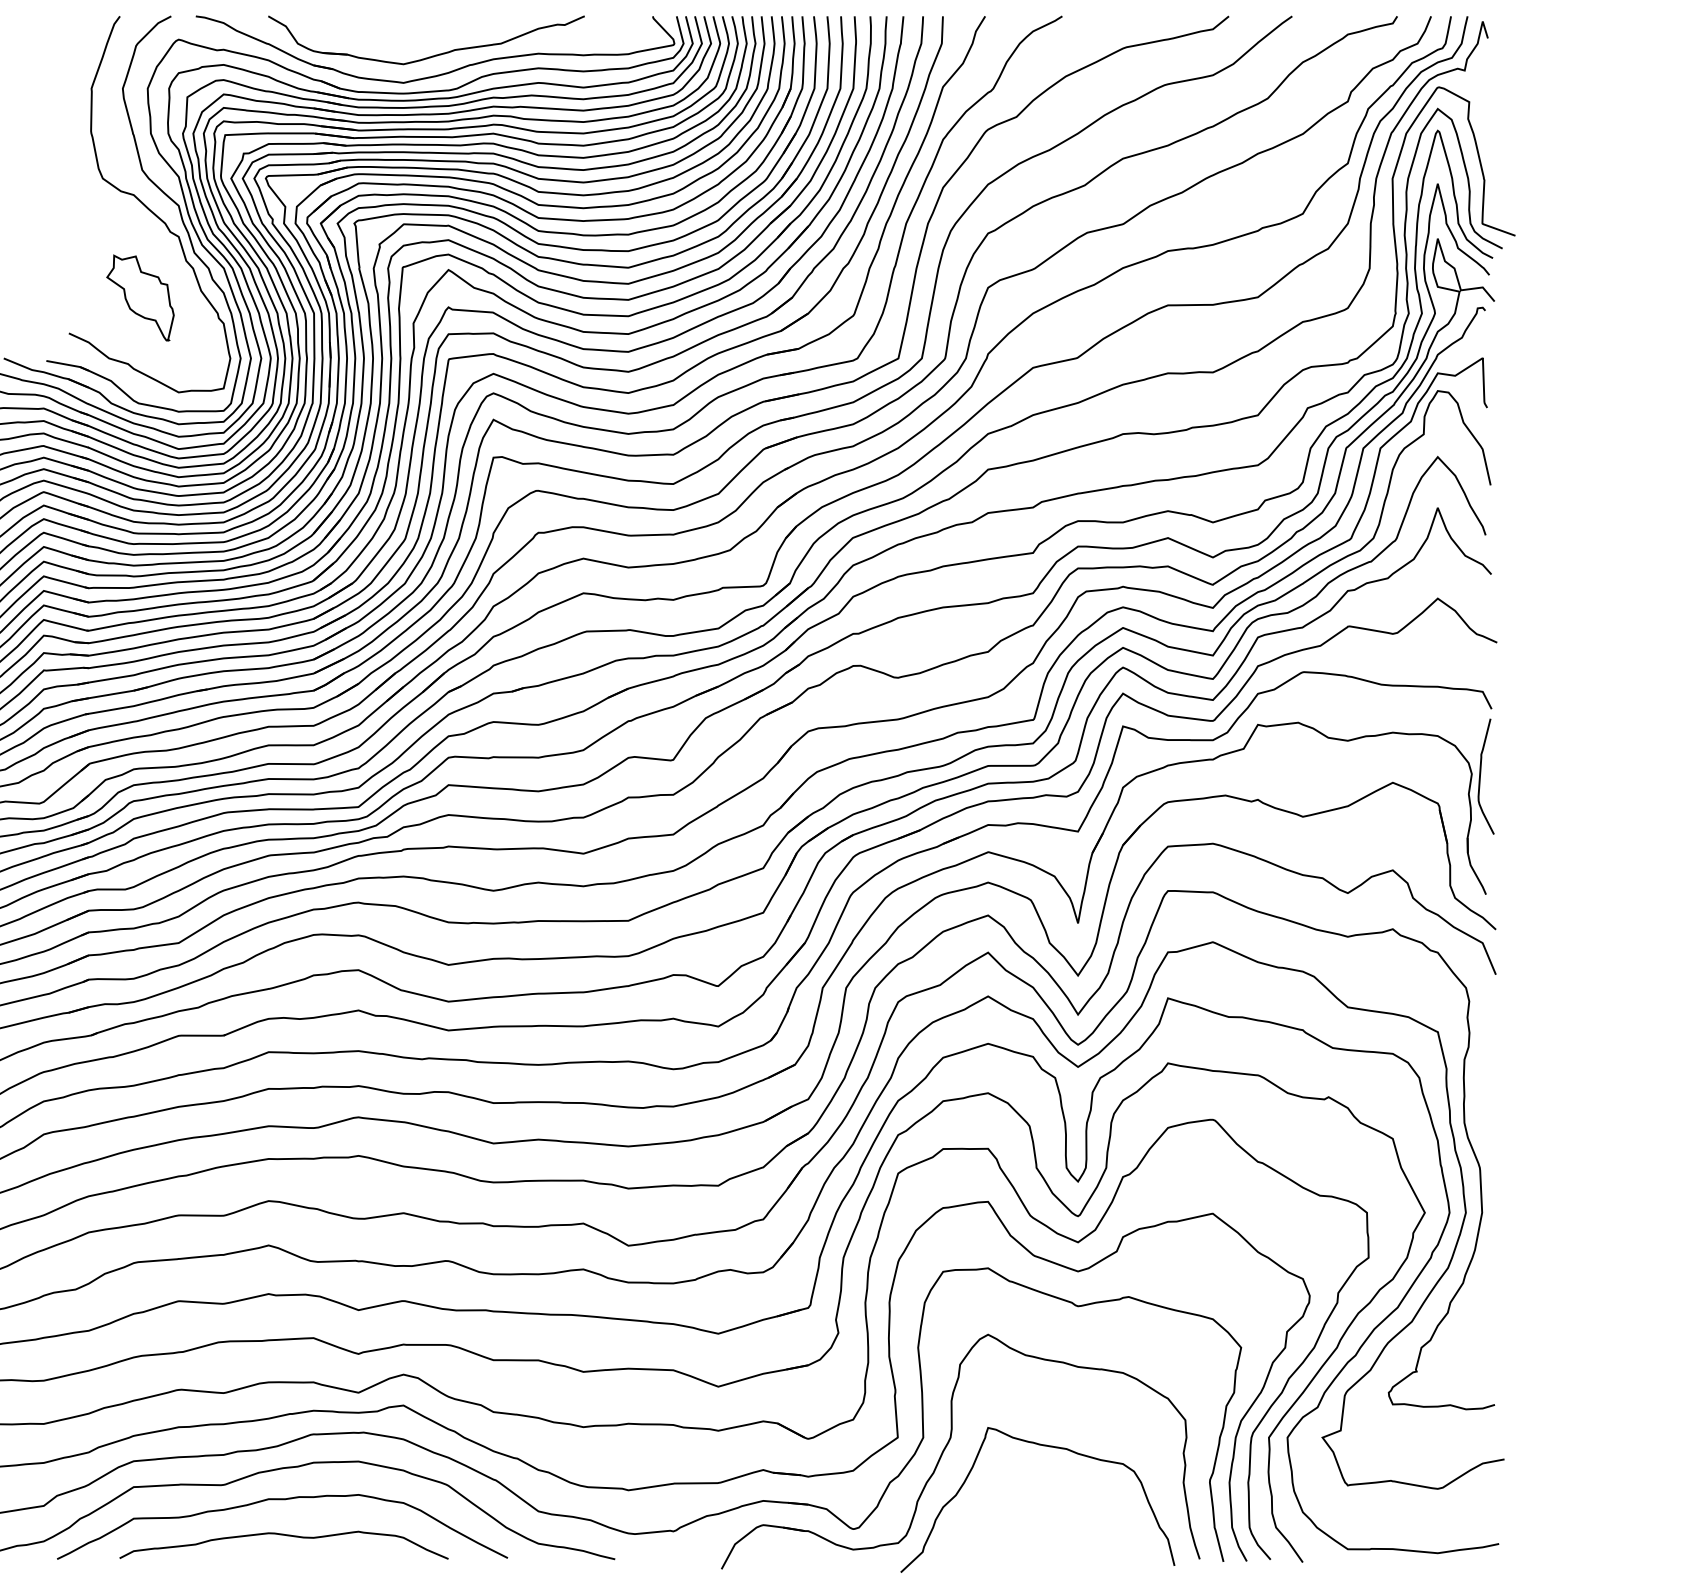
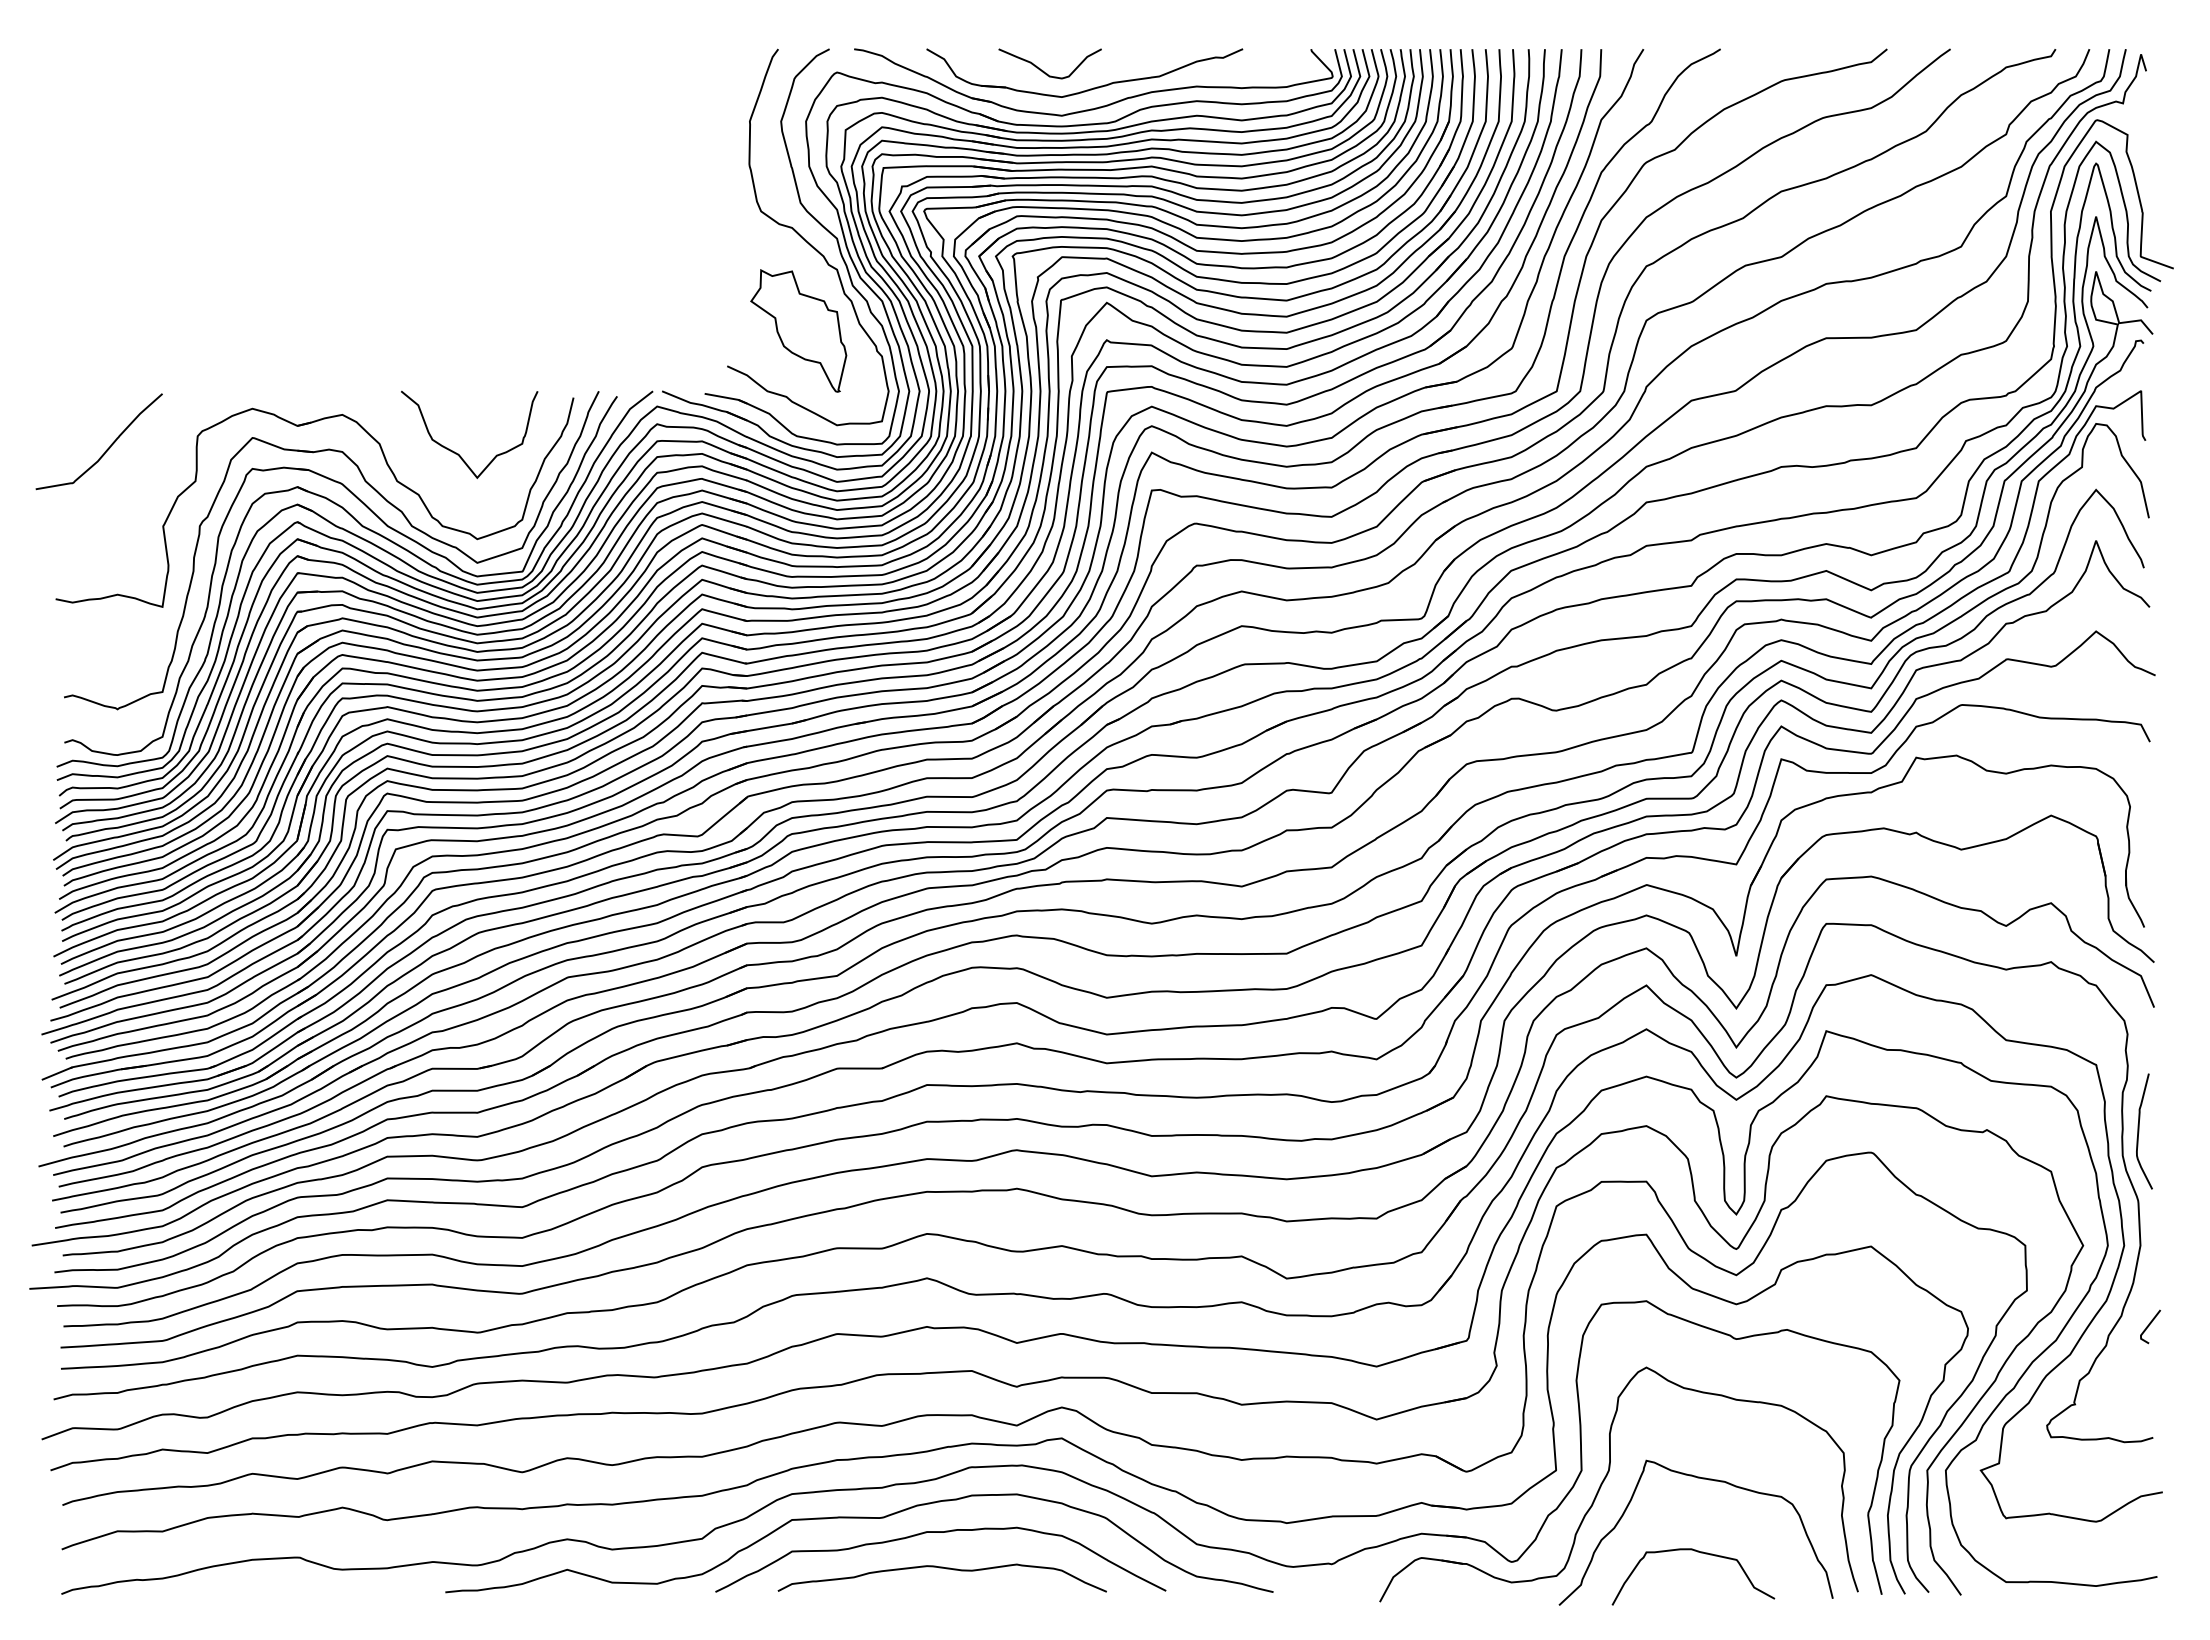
curve: (385, 37) -> (1043, 70), added
part: (140, 297) -> (798, 330), size x1.43
curve: (1481, 776) -> (2139, 1131), moved
curve: (1491, 1293) -> (2149, 1326), added
curve: (1042, 1520) -> (1700, 1553), added

